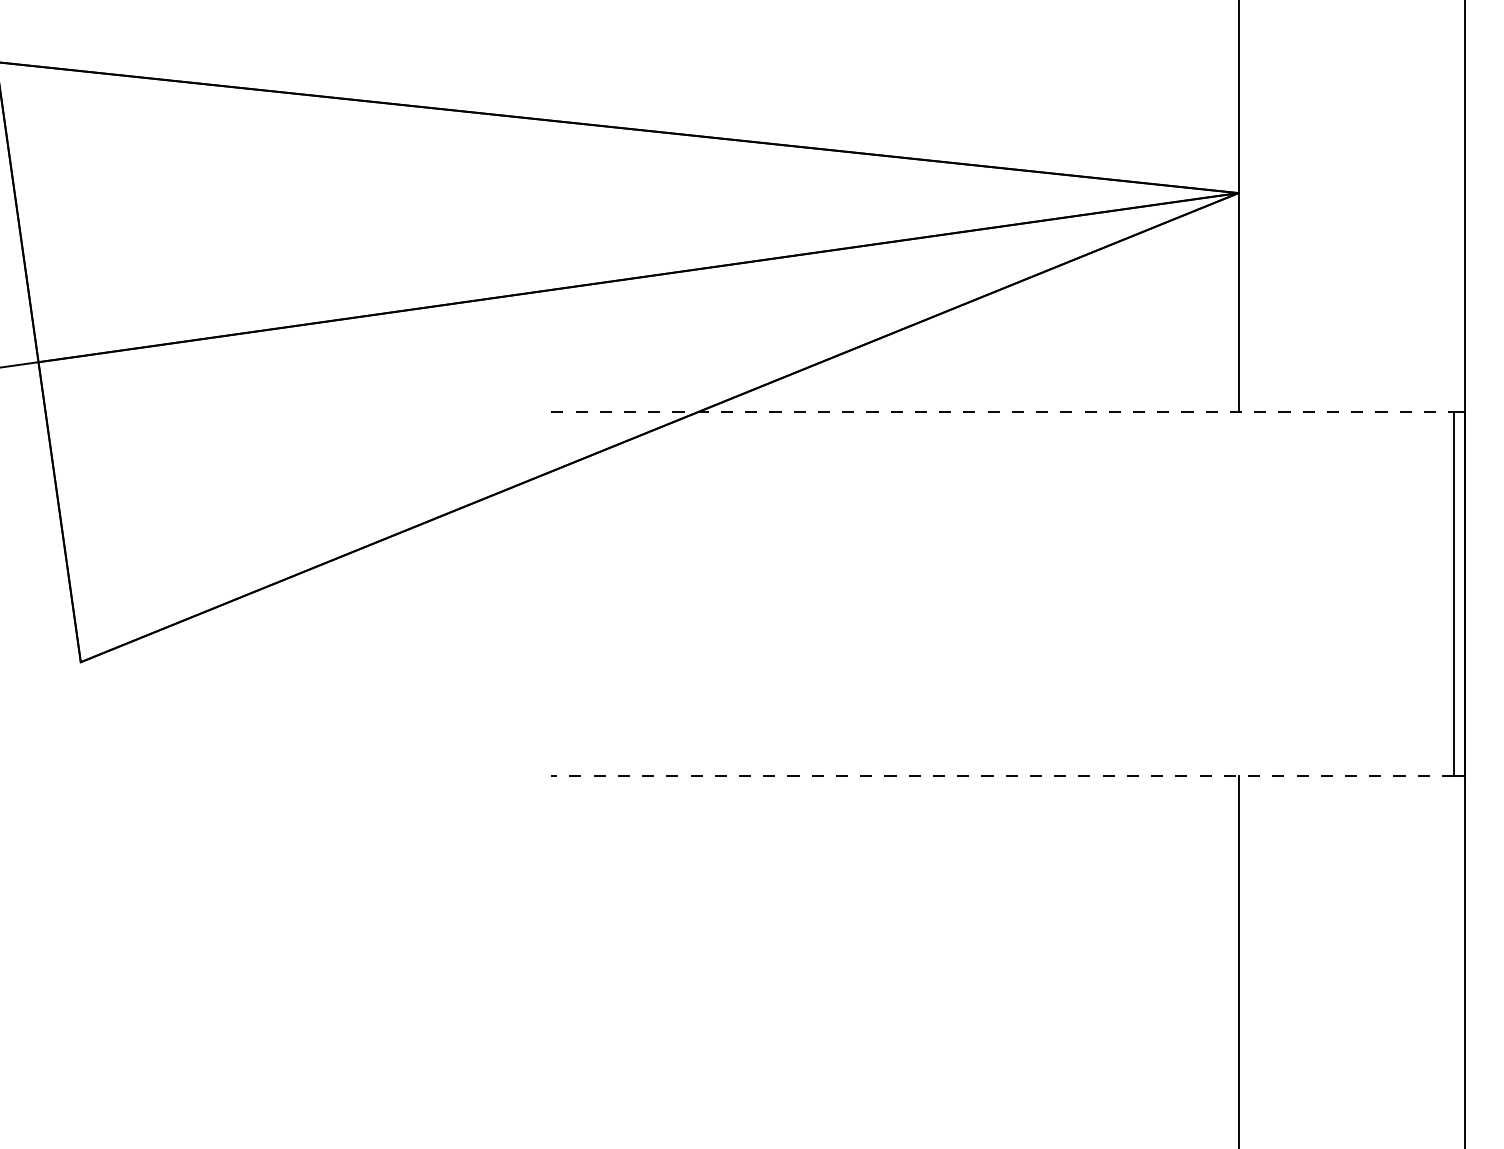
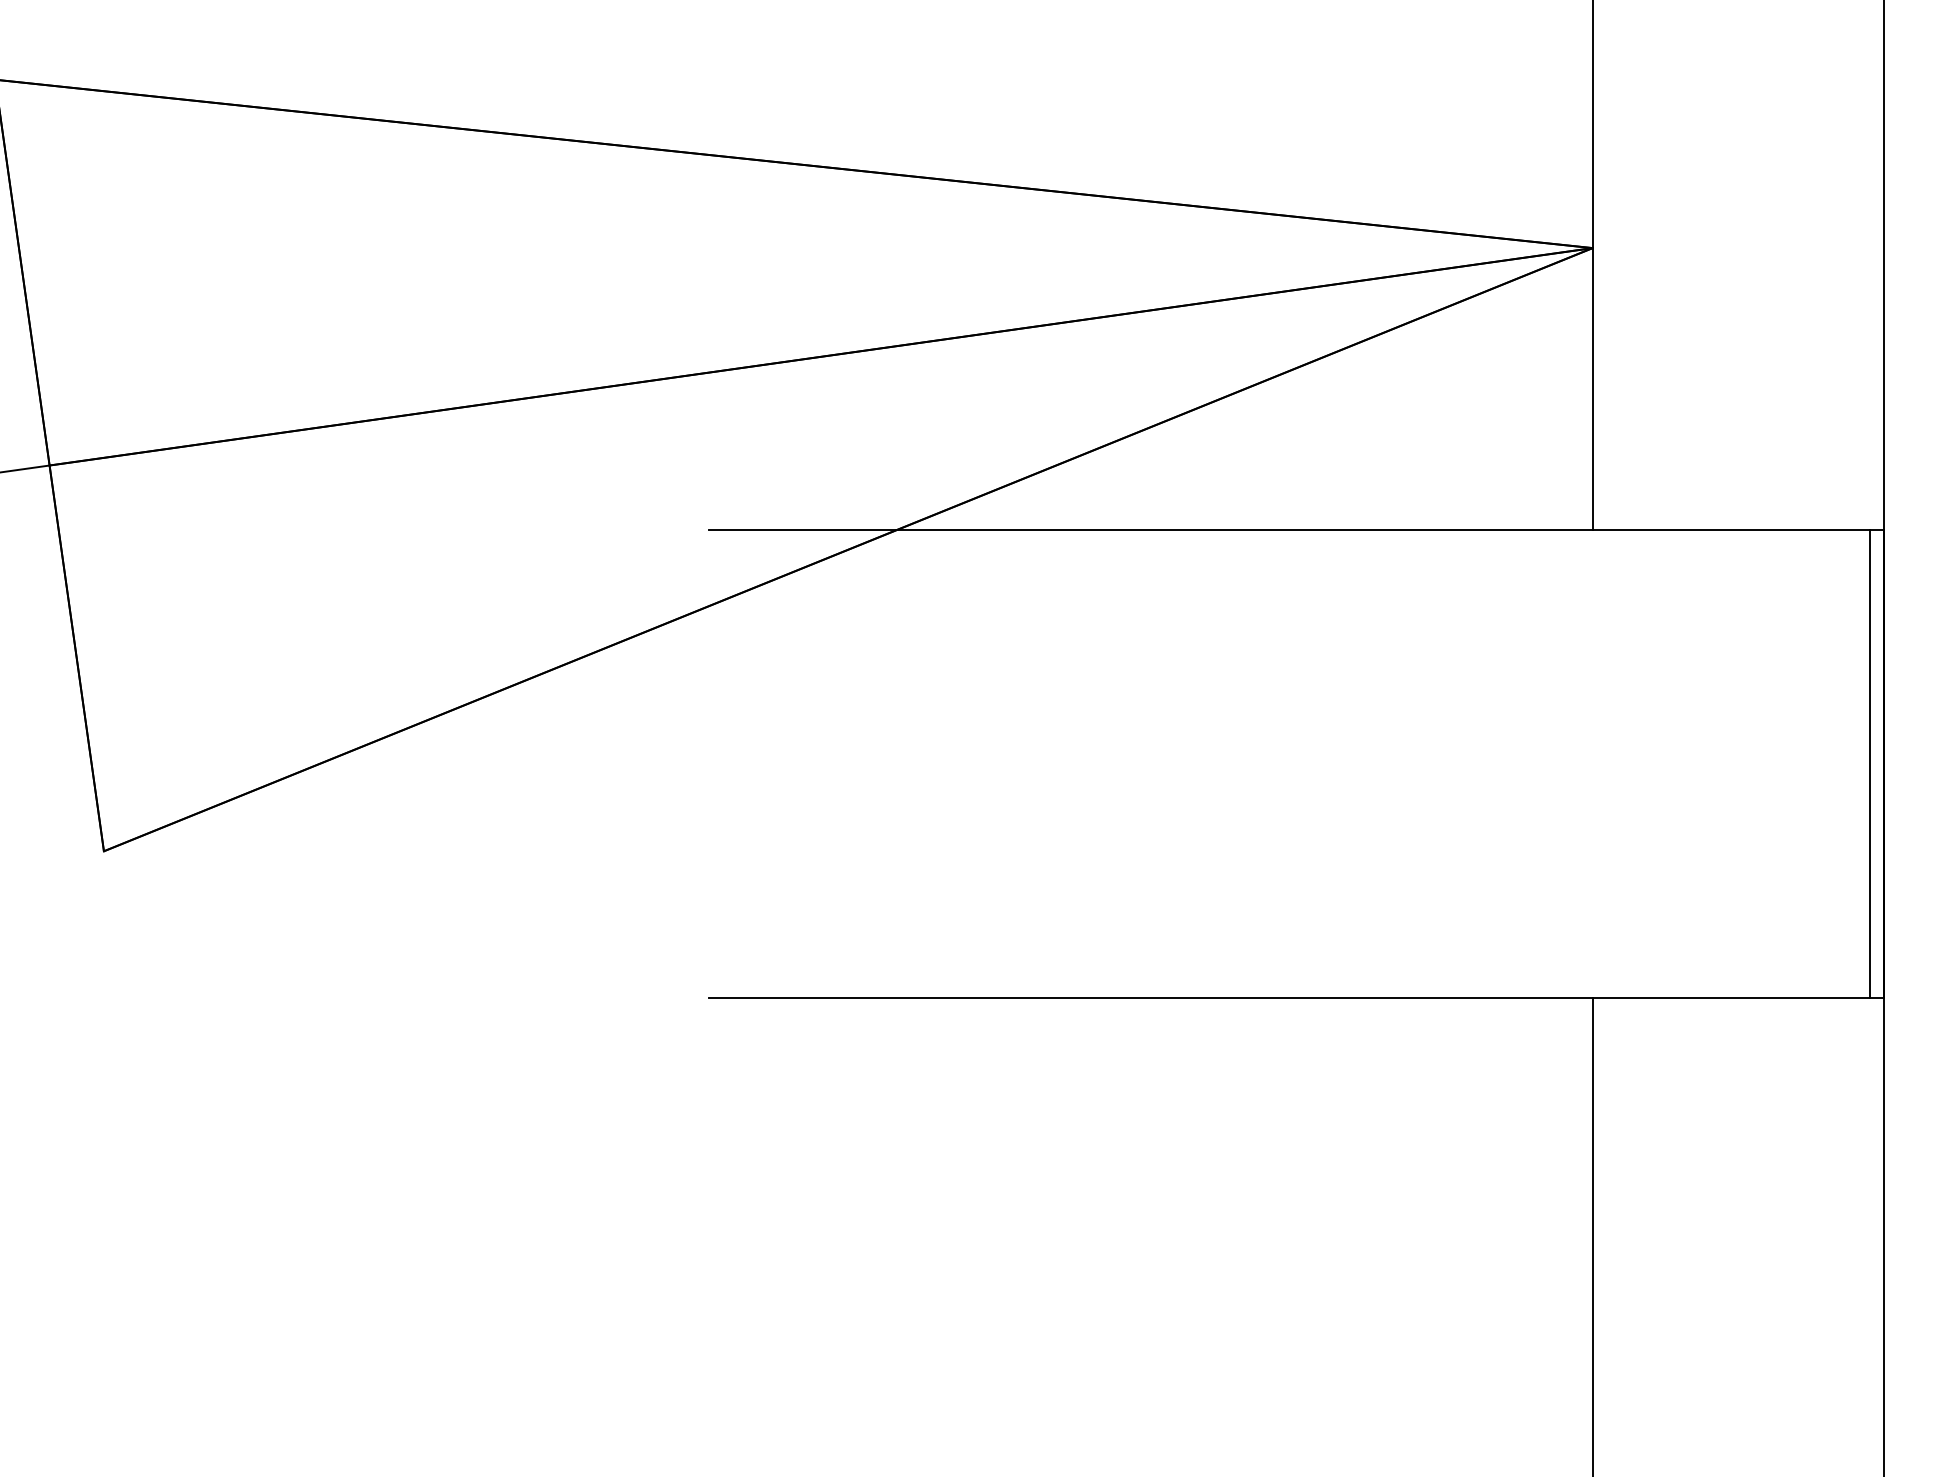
line: (1002, 412) -> (1289, 530), dashed -> solid
line: (1002, 775) -> (1288, 997), dashed -> solid

